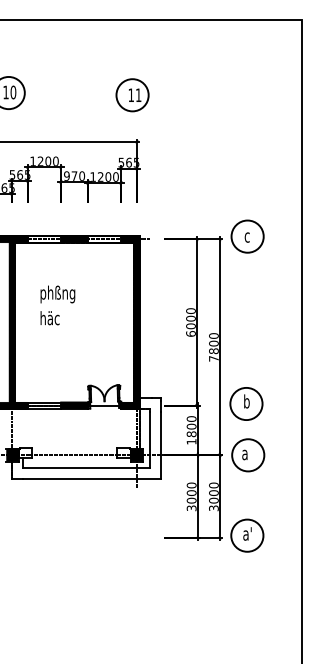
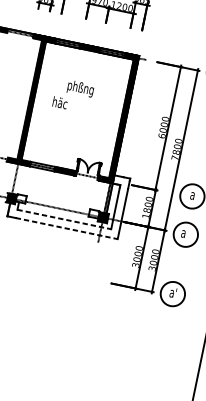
text: (57, 294) -> (80, 88), moved
text: (246, 401) -> (192, 194), b -> a
line: (87, 468) -> (64, 219), solid -> dashed
line: (92, 479) -> (66, 228), solid -> dashed

